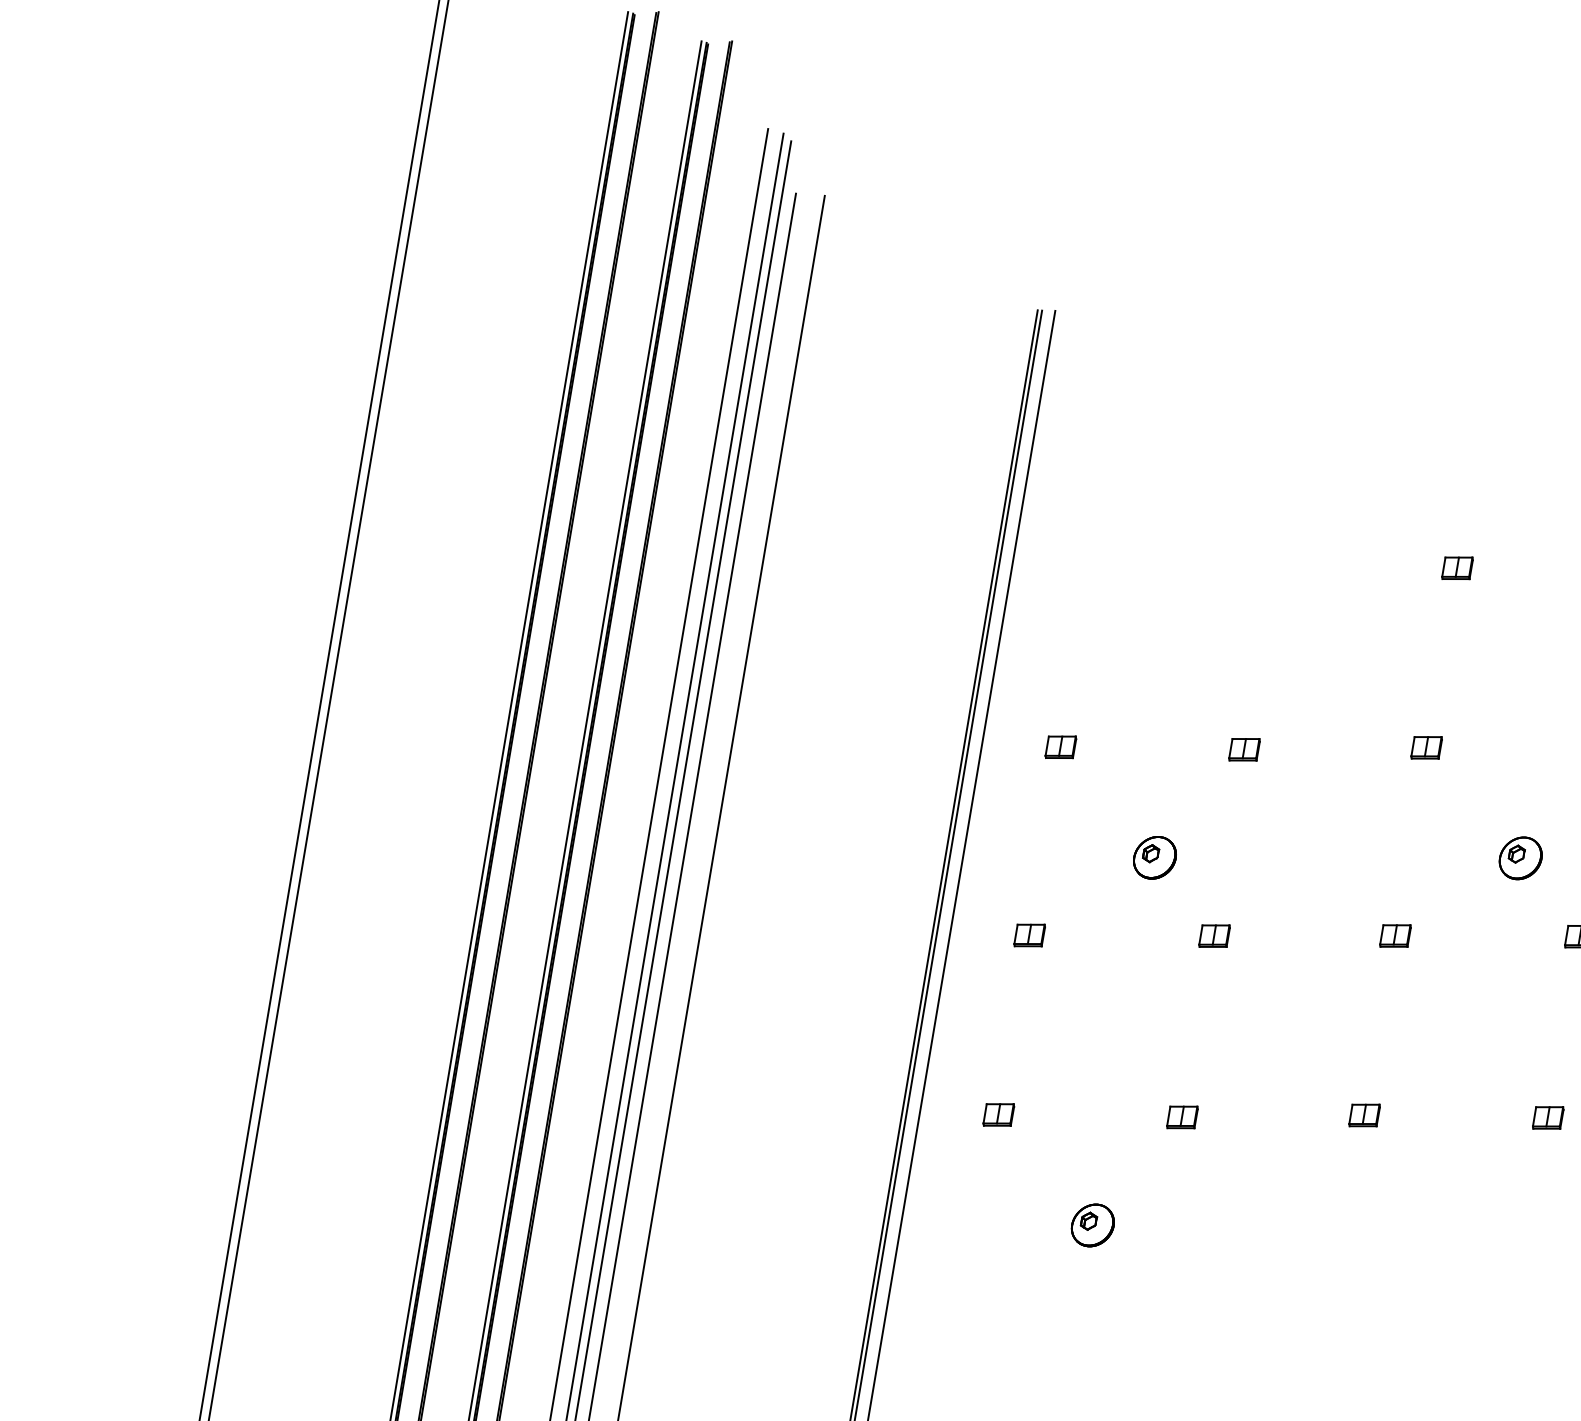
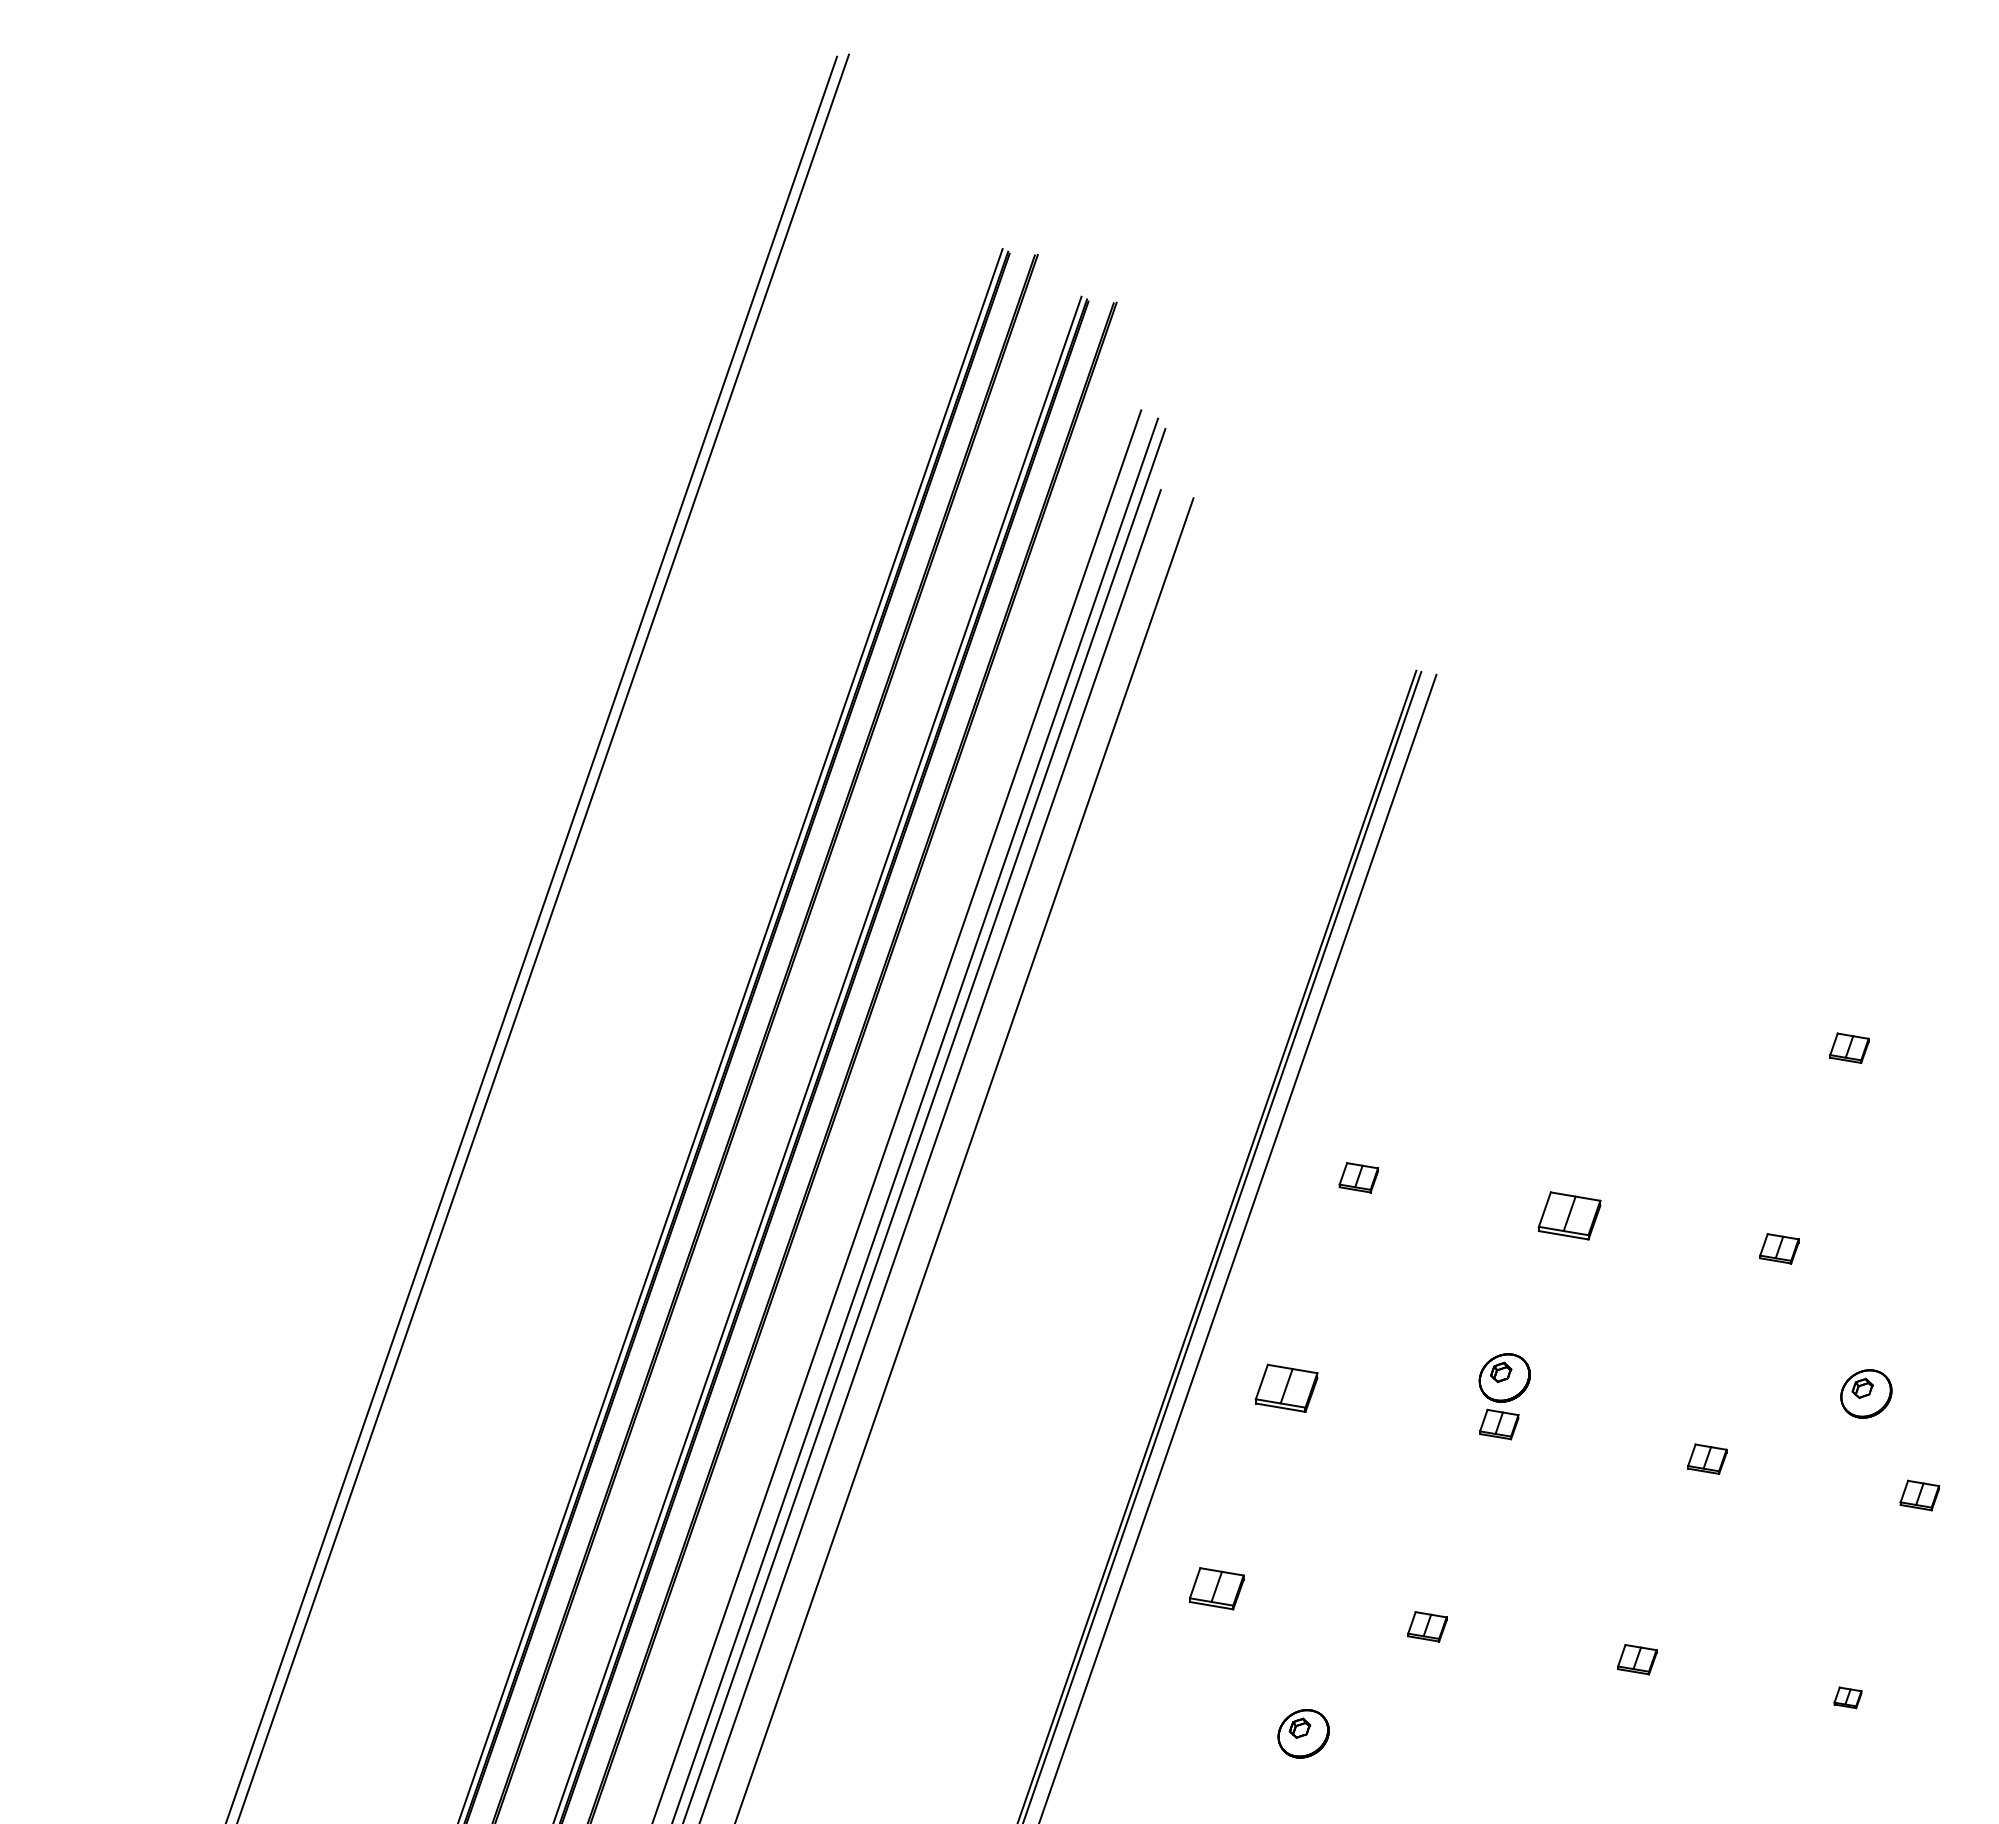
part: (1244, 749) -> (1569, 1215), size x1.6
part: (1154, 857) -> (1504, 1377), moved
part: (1029, 934) -> (1286, 1387), size x1.6
part: (998, 1114) -> (1216, 1588), size x1.4
part: (1547, 1117) -> (1847, 1697), size x0.7

